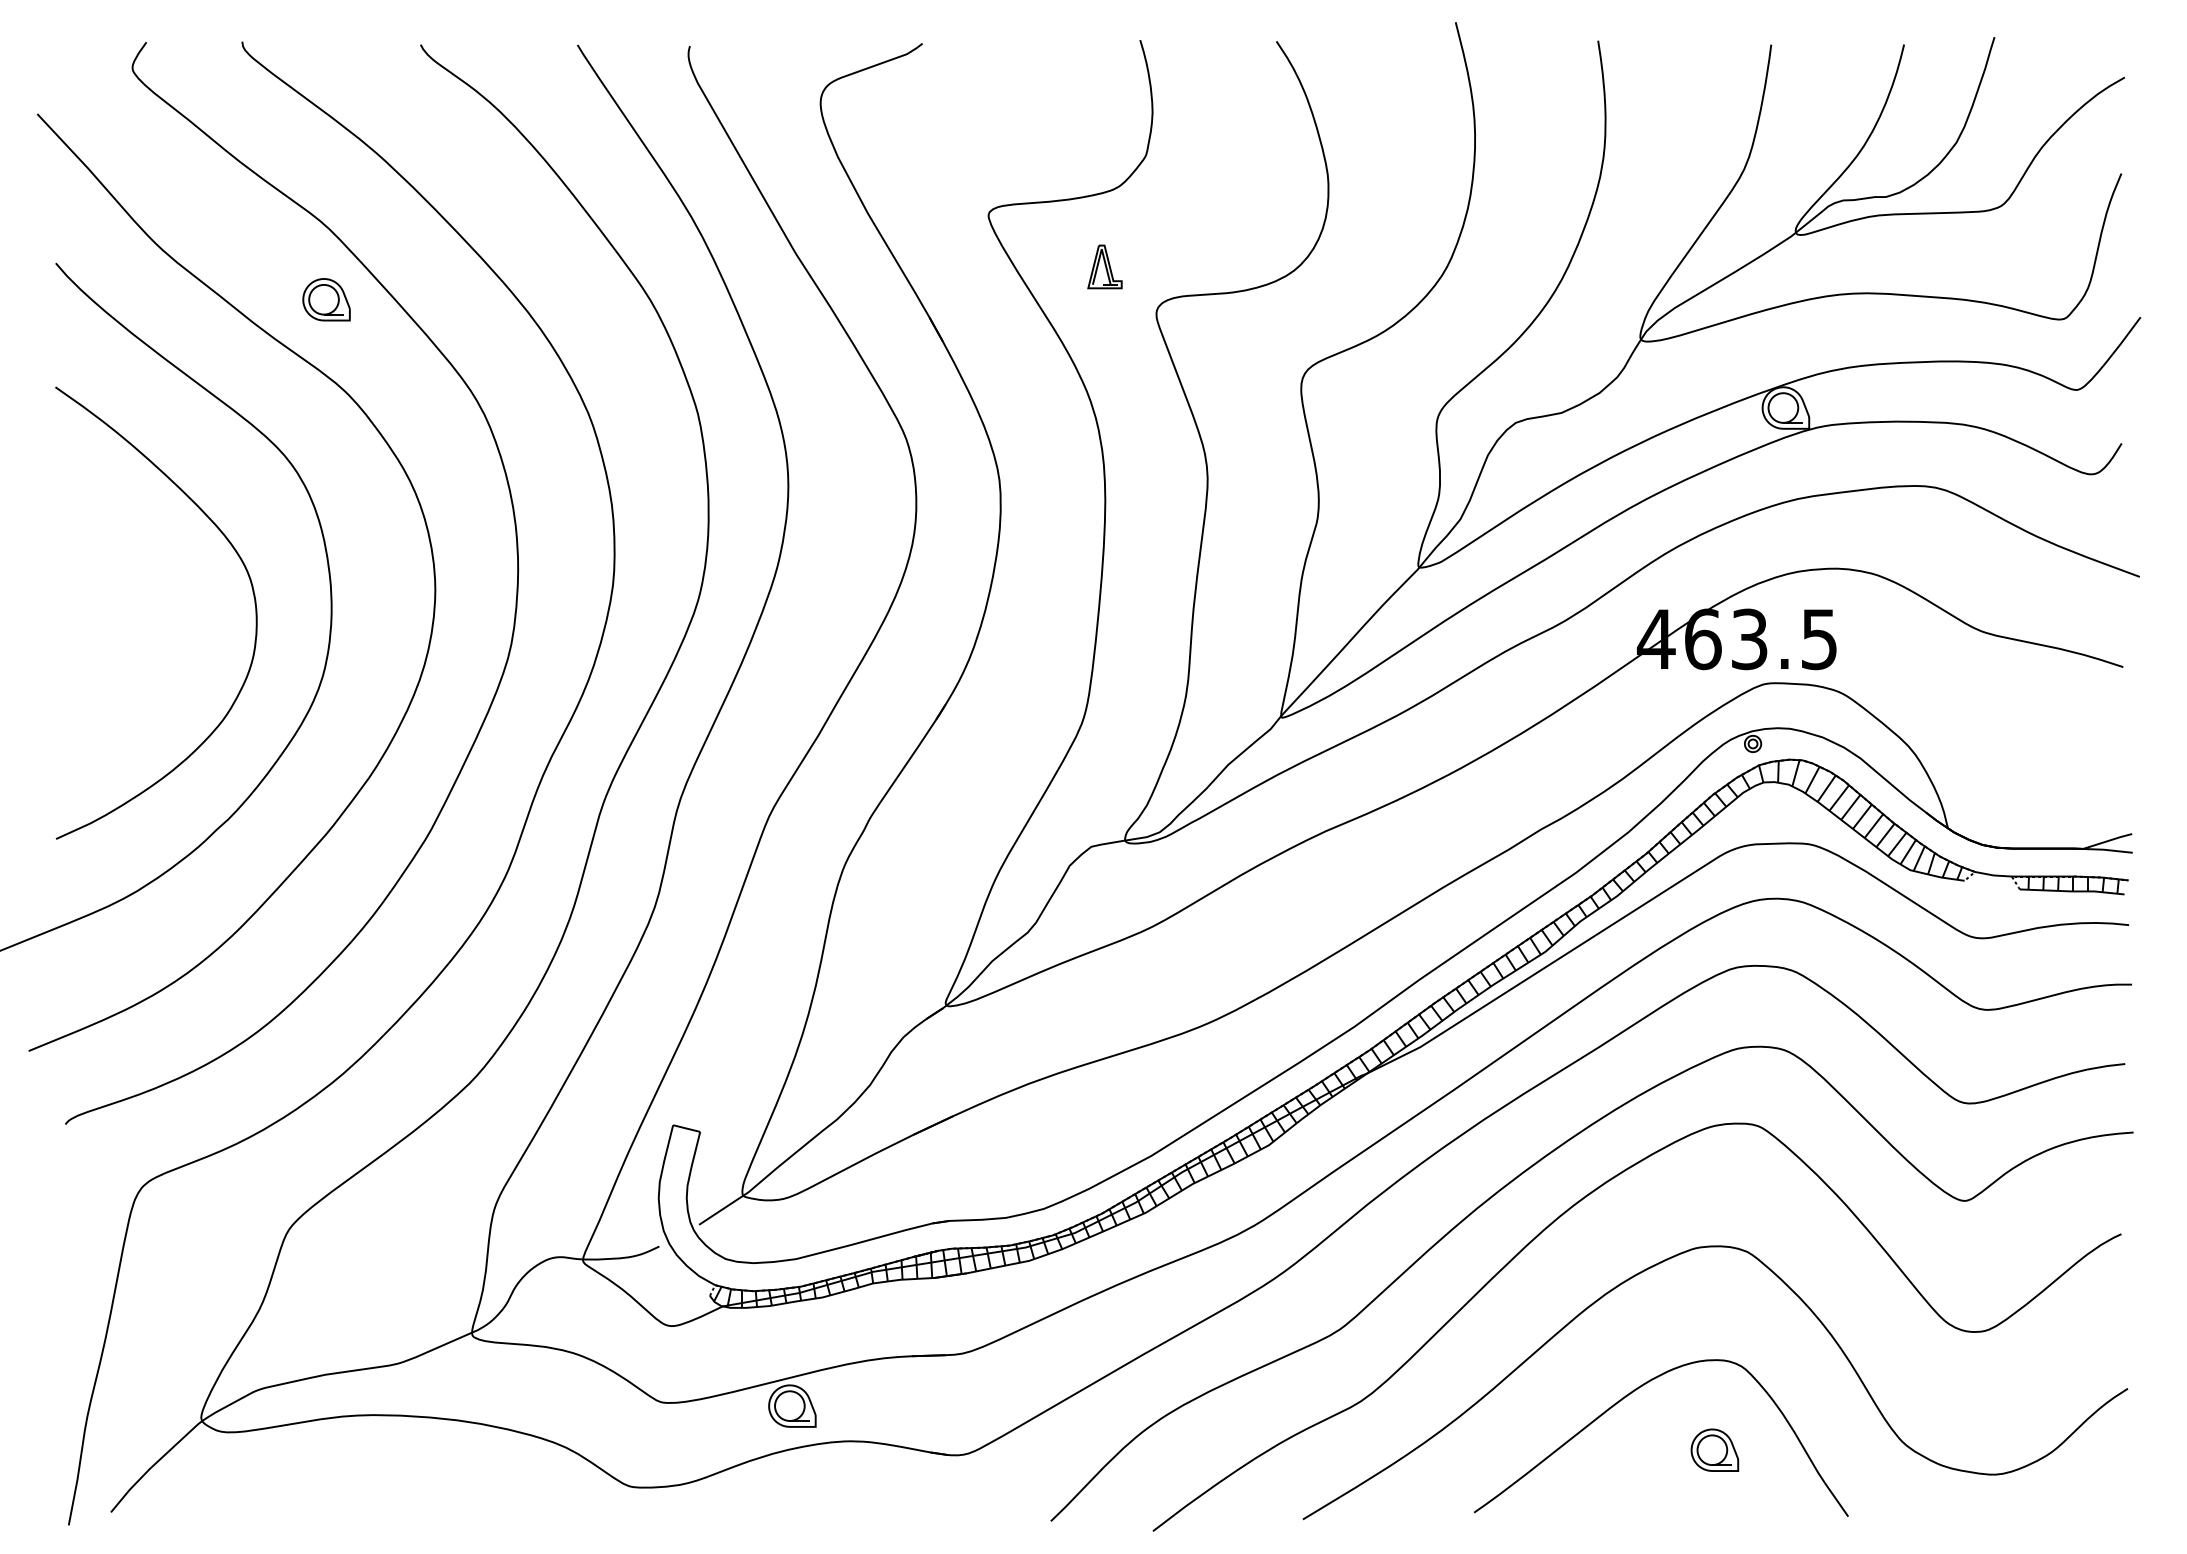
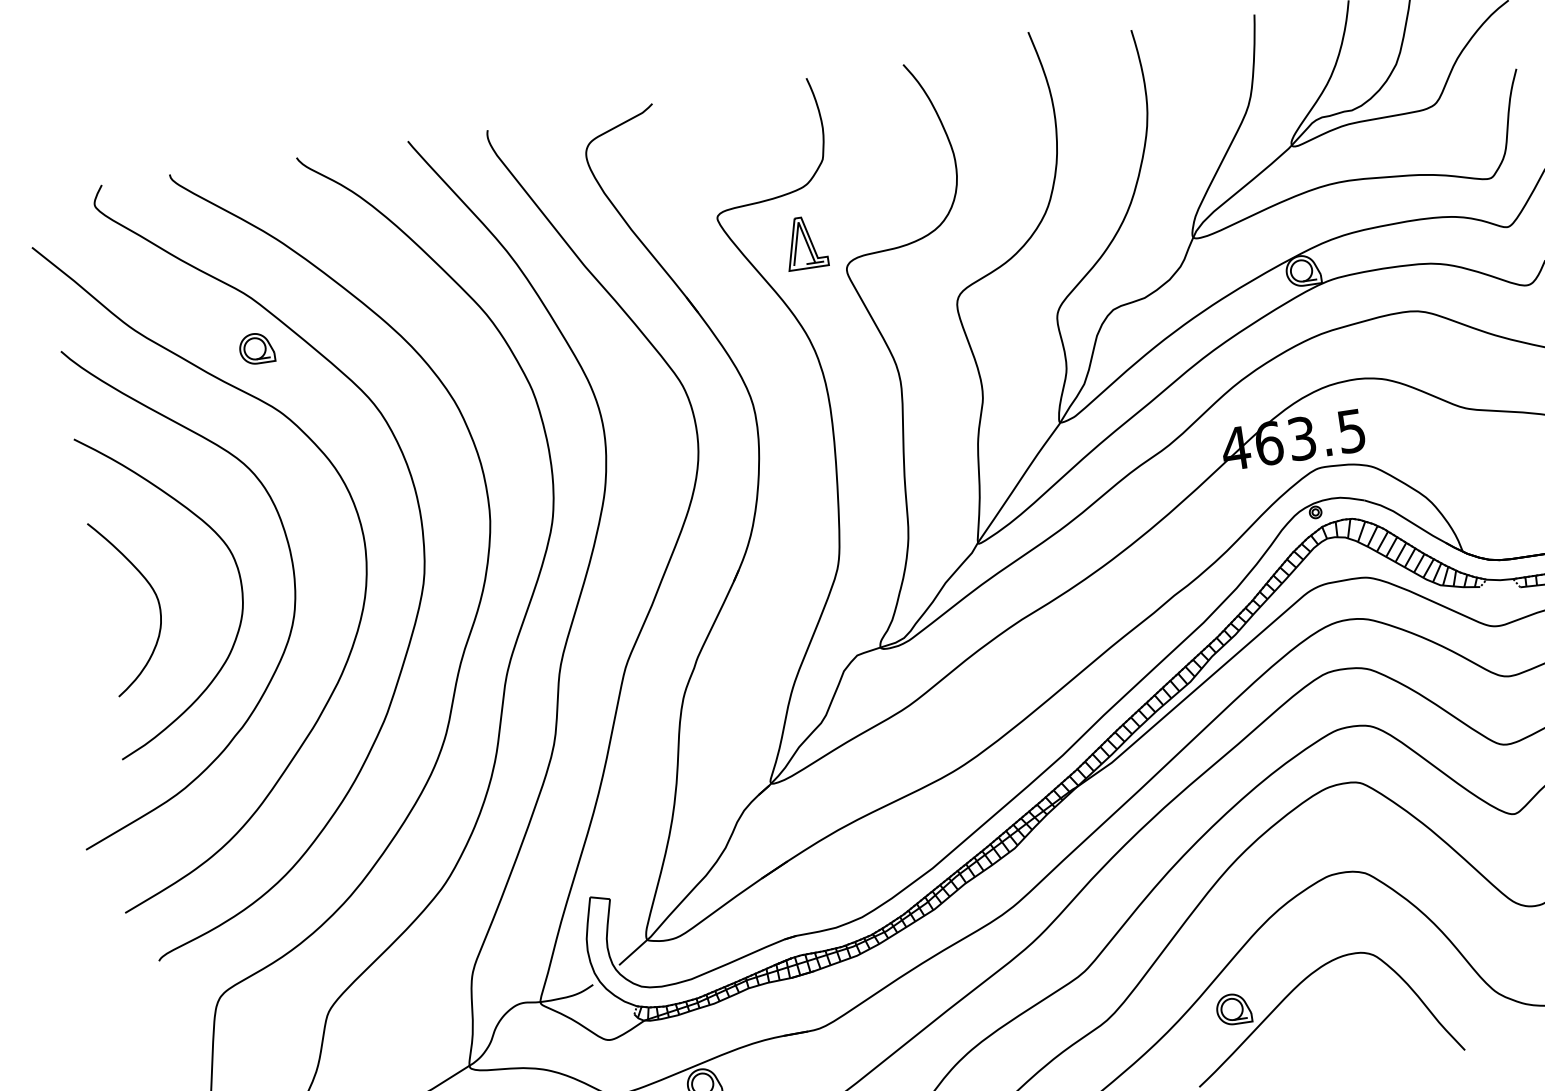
part: (1104, 266) -> (805, 242), size x1.67
curve: (135, 618) -> (155, 594), added
part: (1714, 1449) -> (1233, 1008), moved

